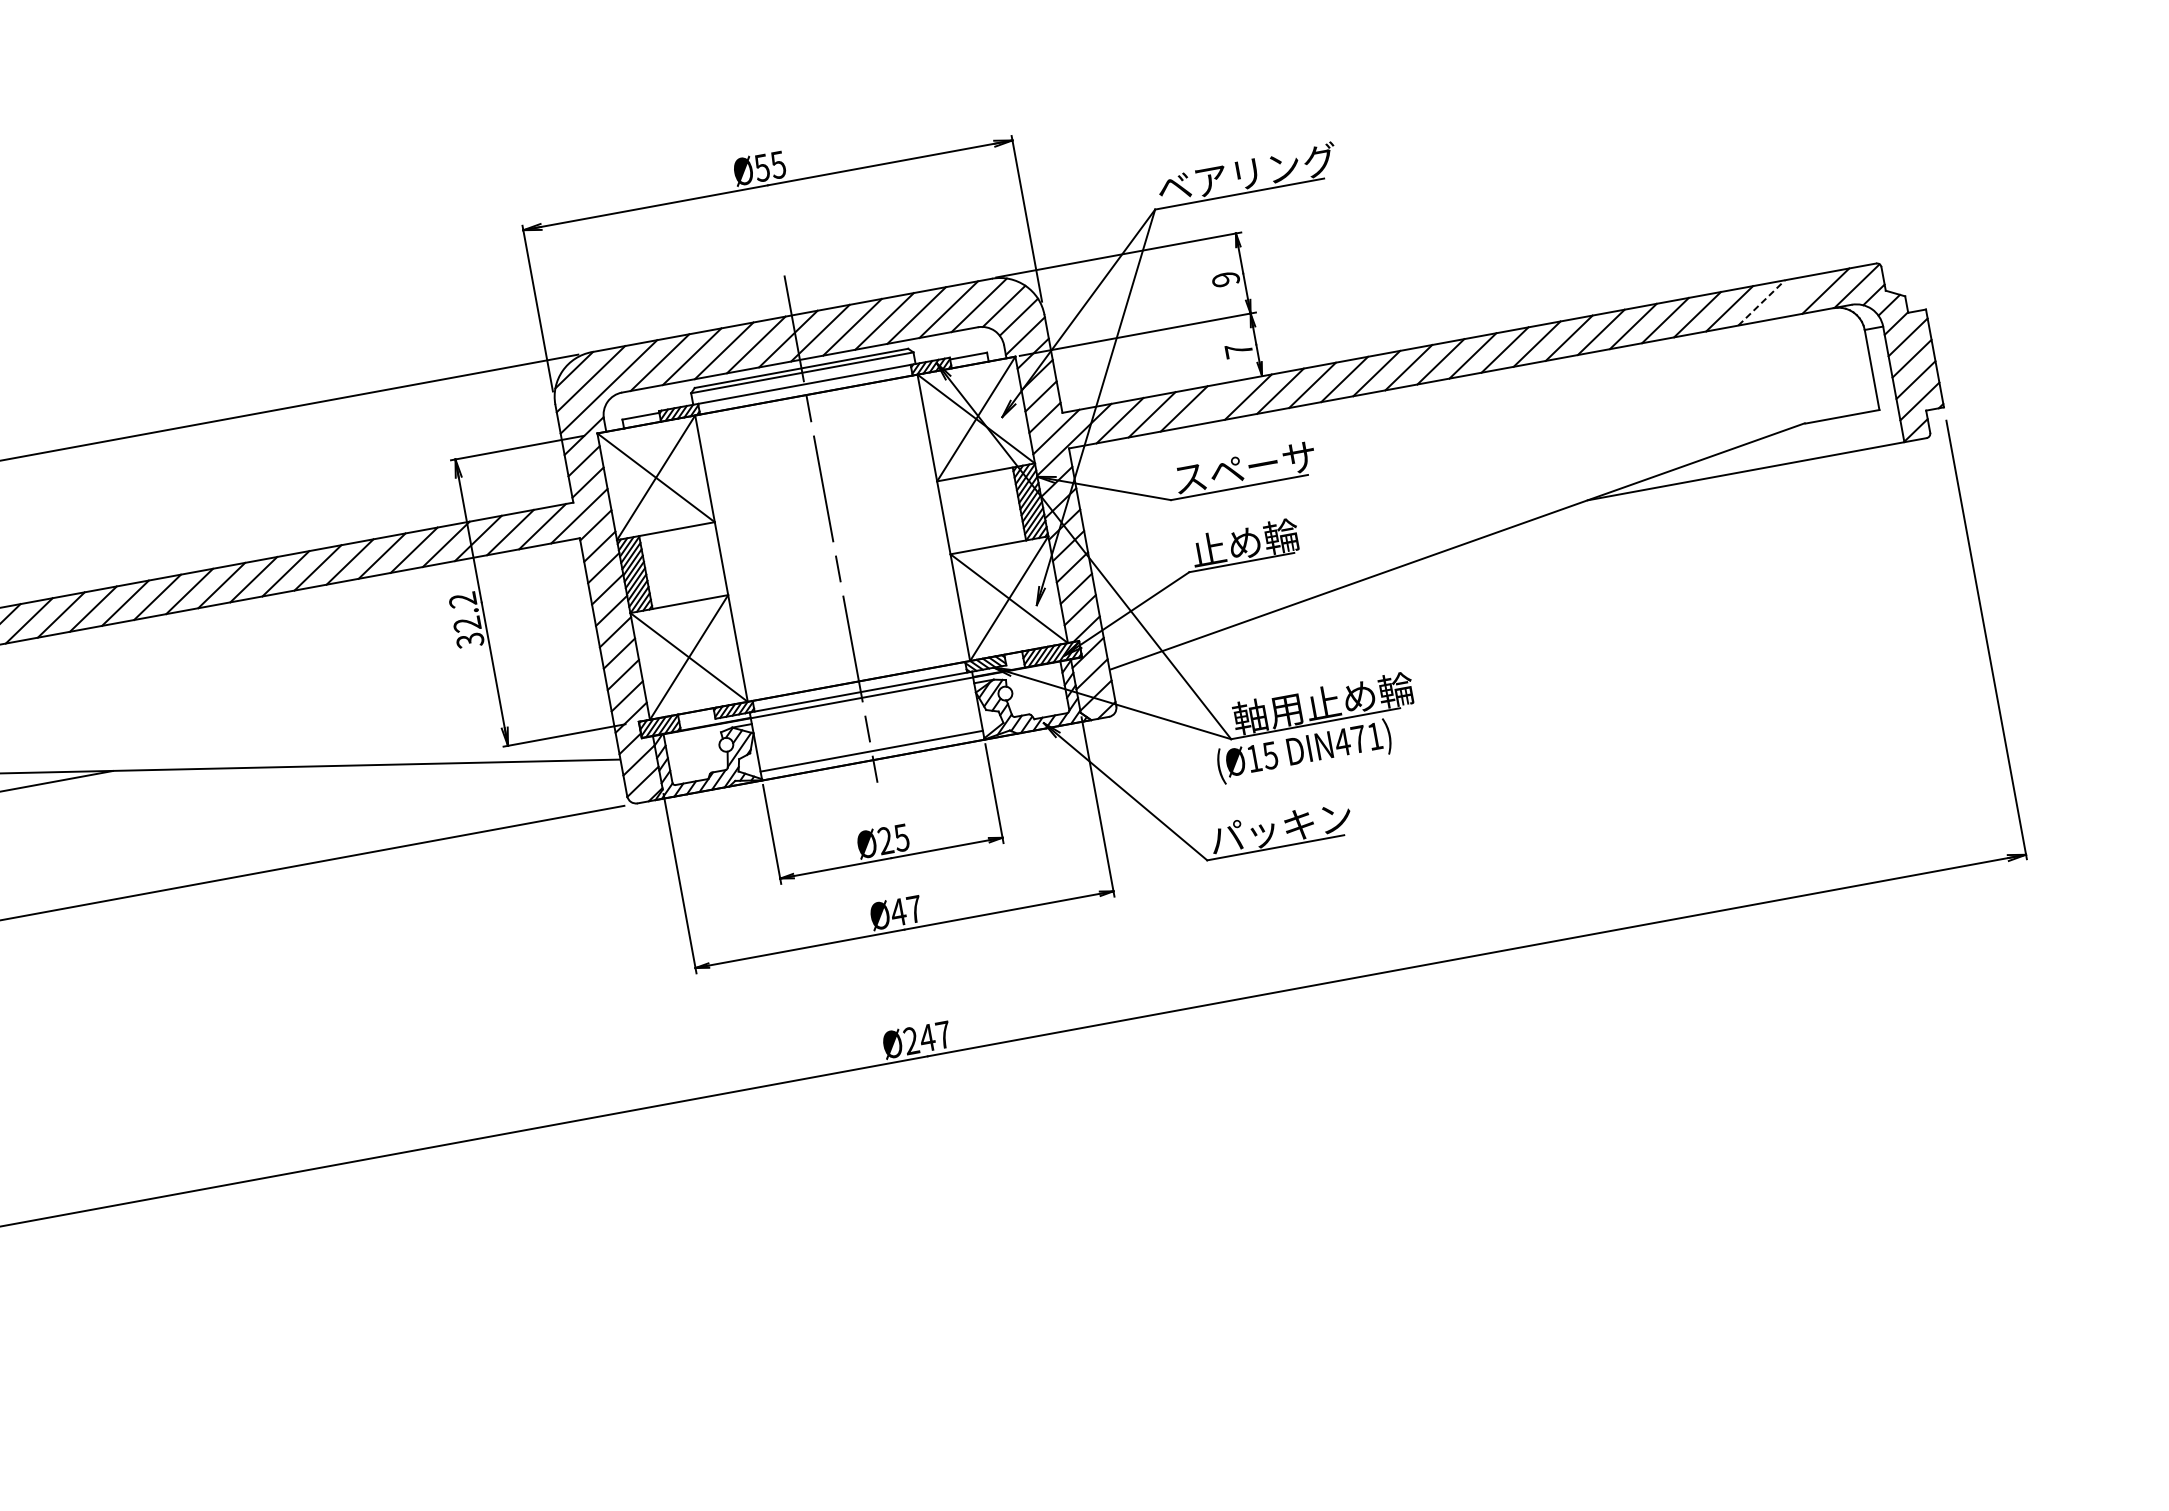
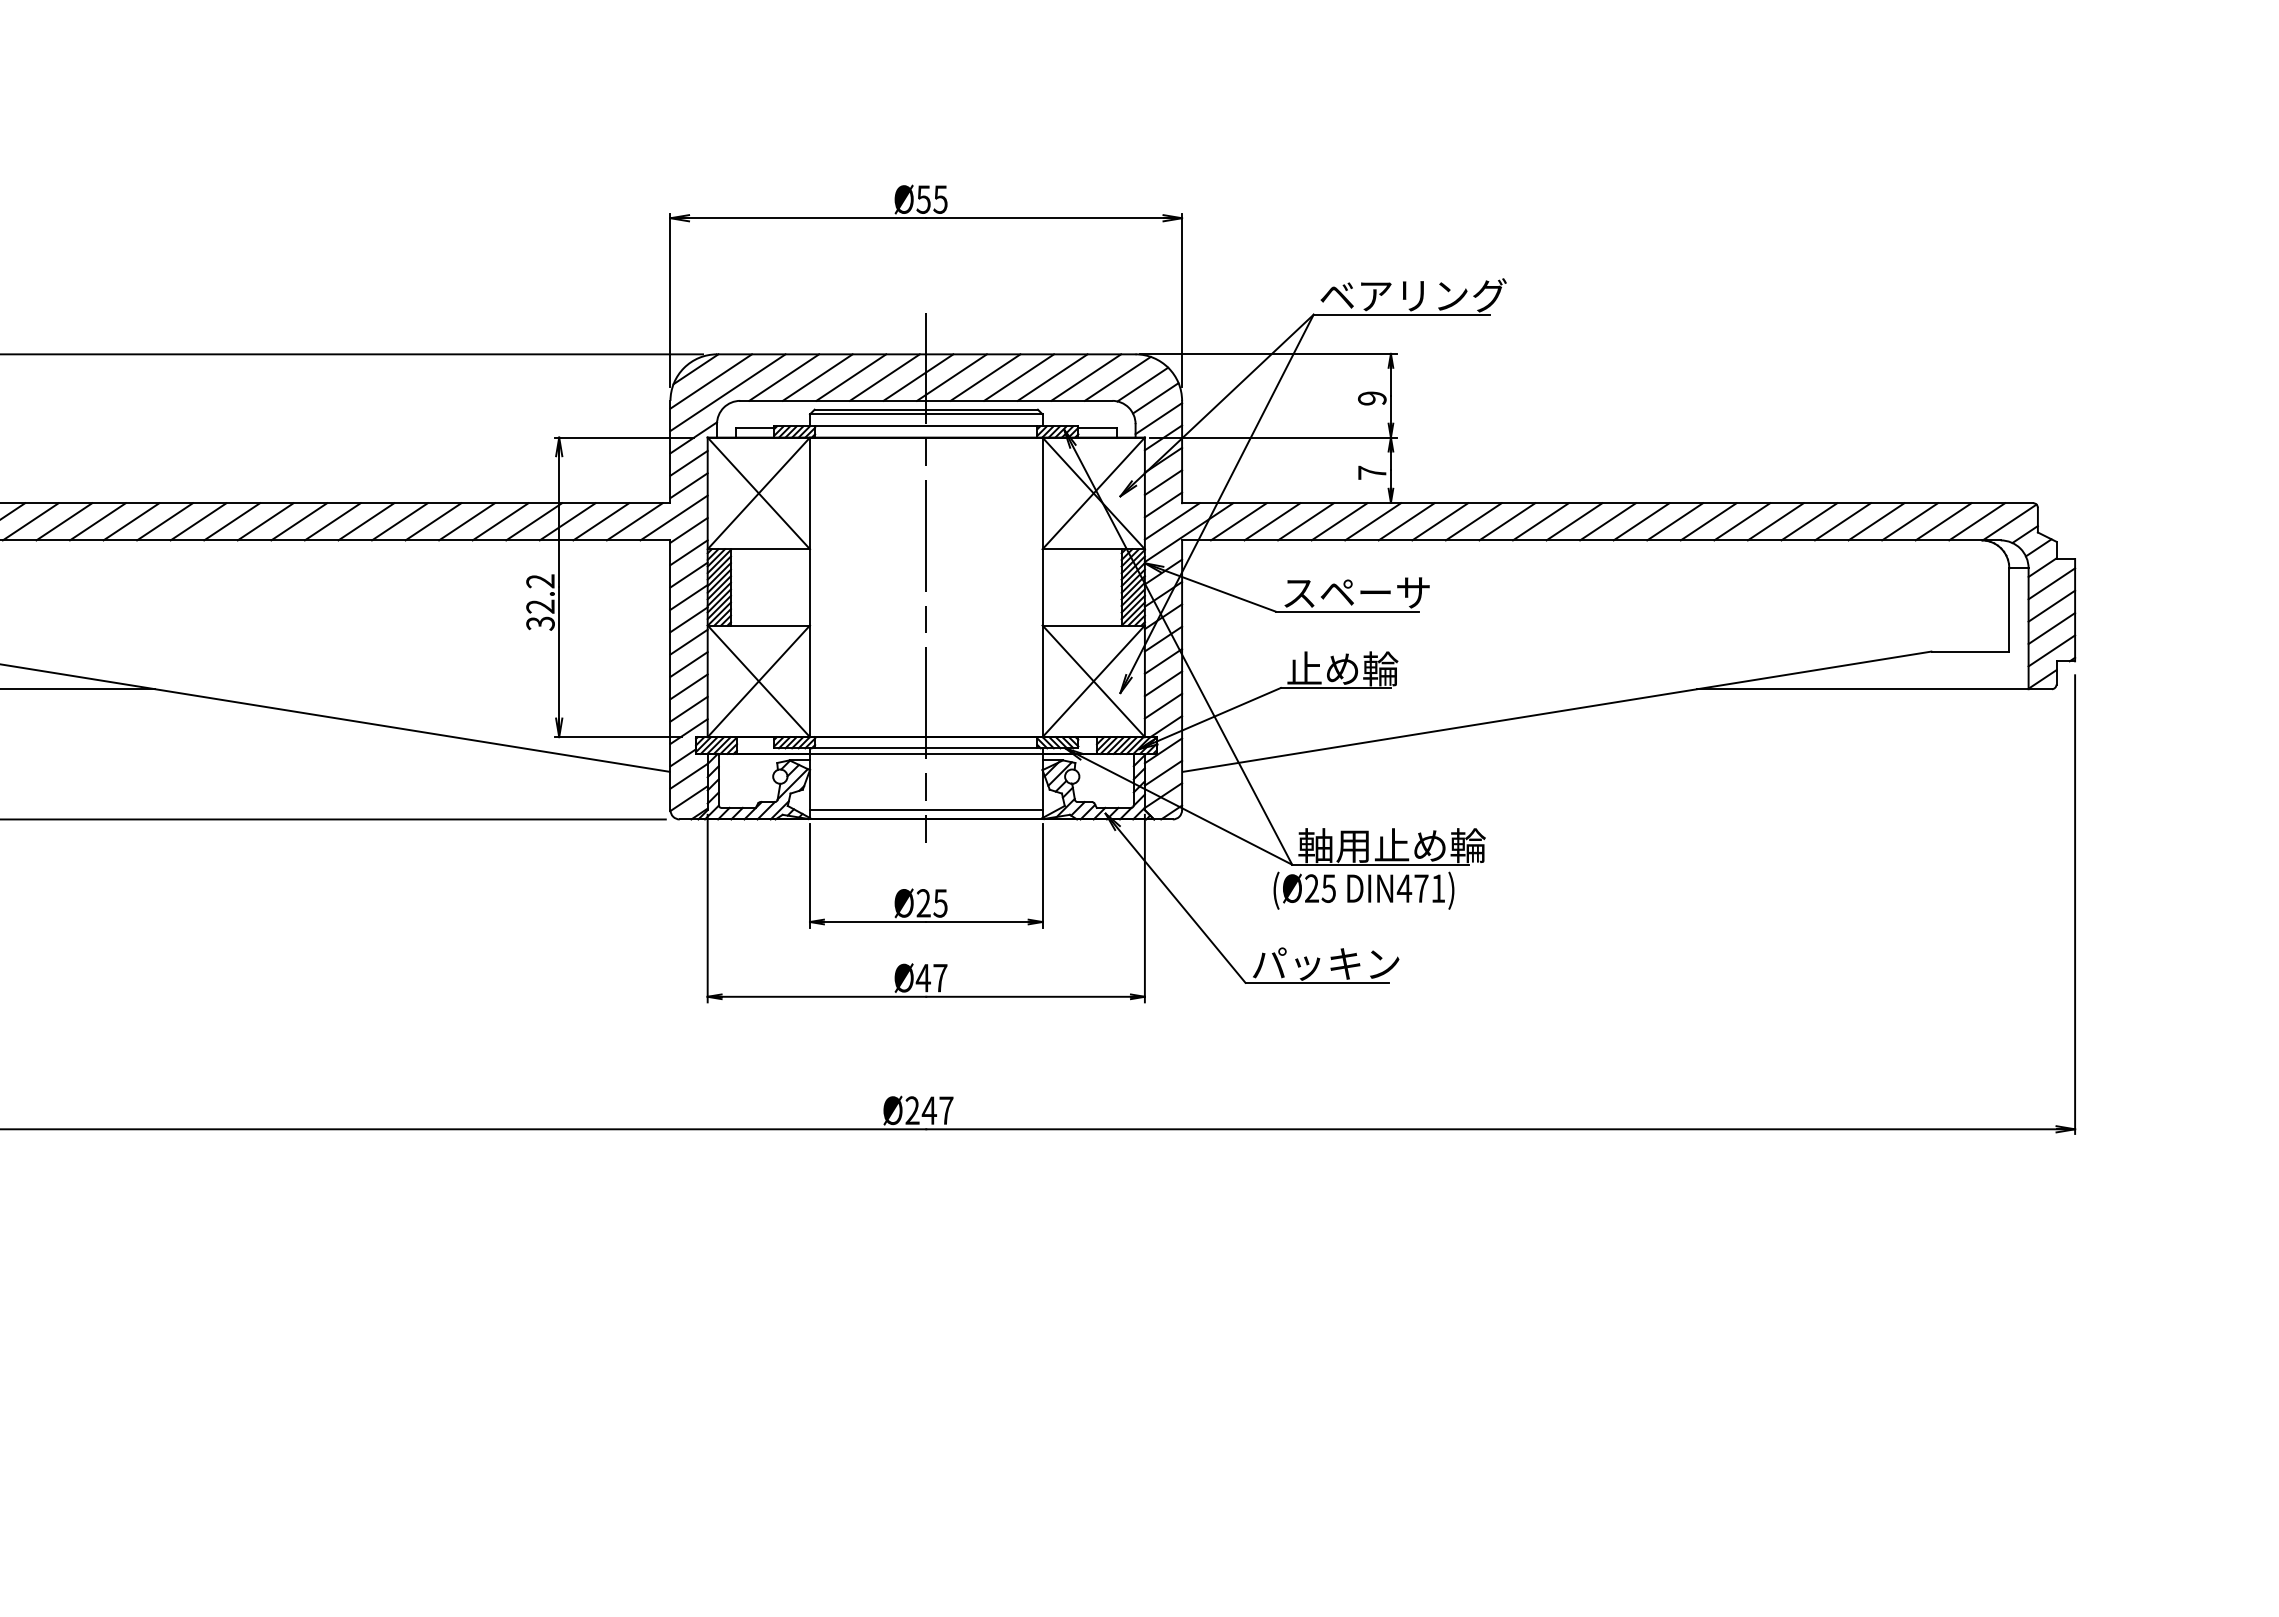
line: (1793, 296) -> (1943, 521), added
line: (1762, 302) -> (1910, 521), dashed -> solid
line: (1216, 402) -> (1339, 521), added
text: (1253, 758) -> (1311, 888), (Ø15 -> (Ø25

